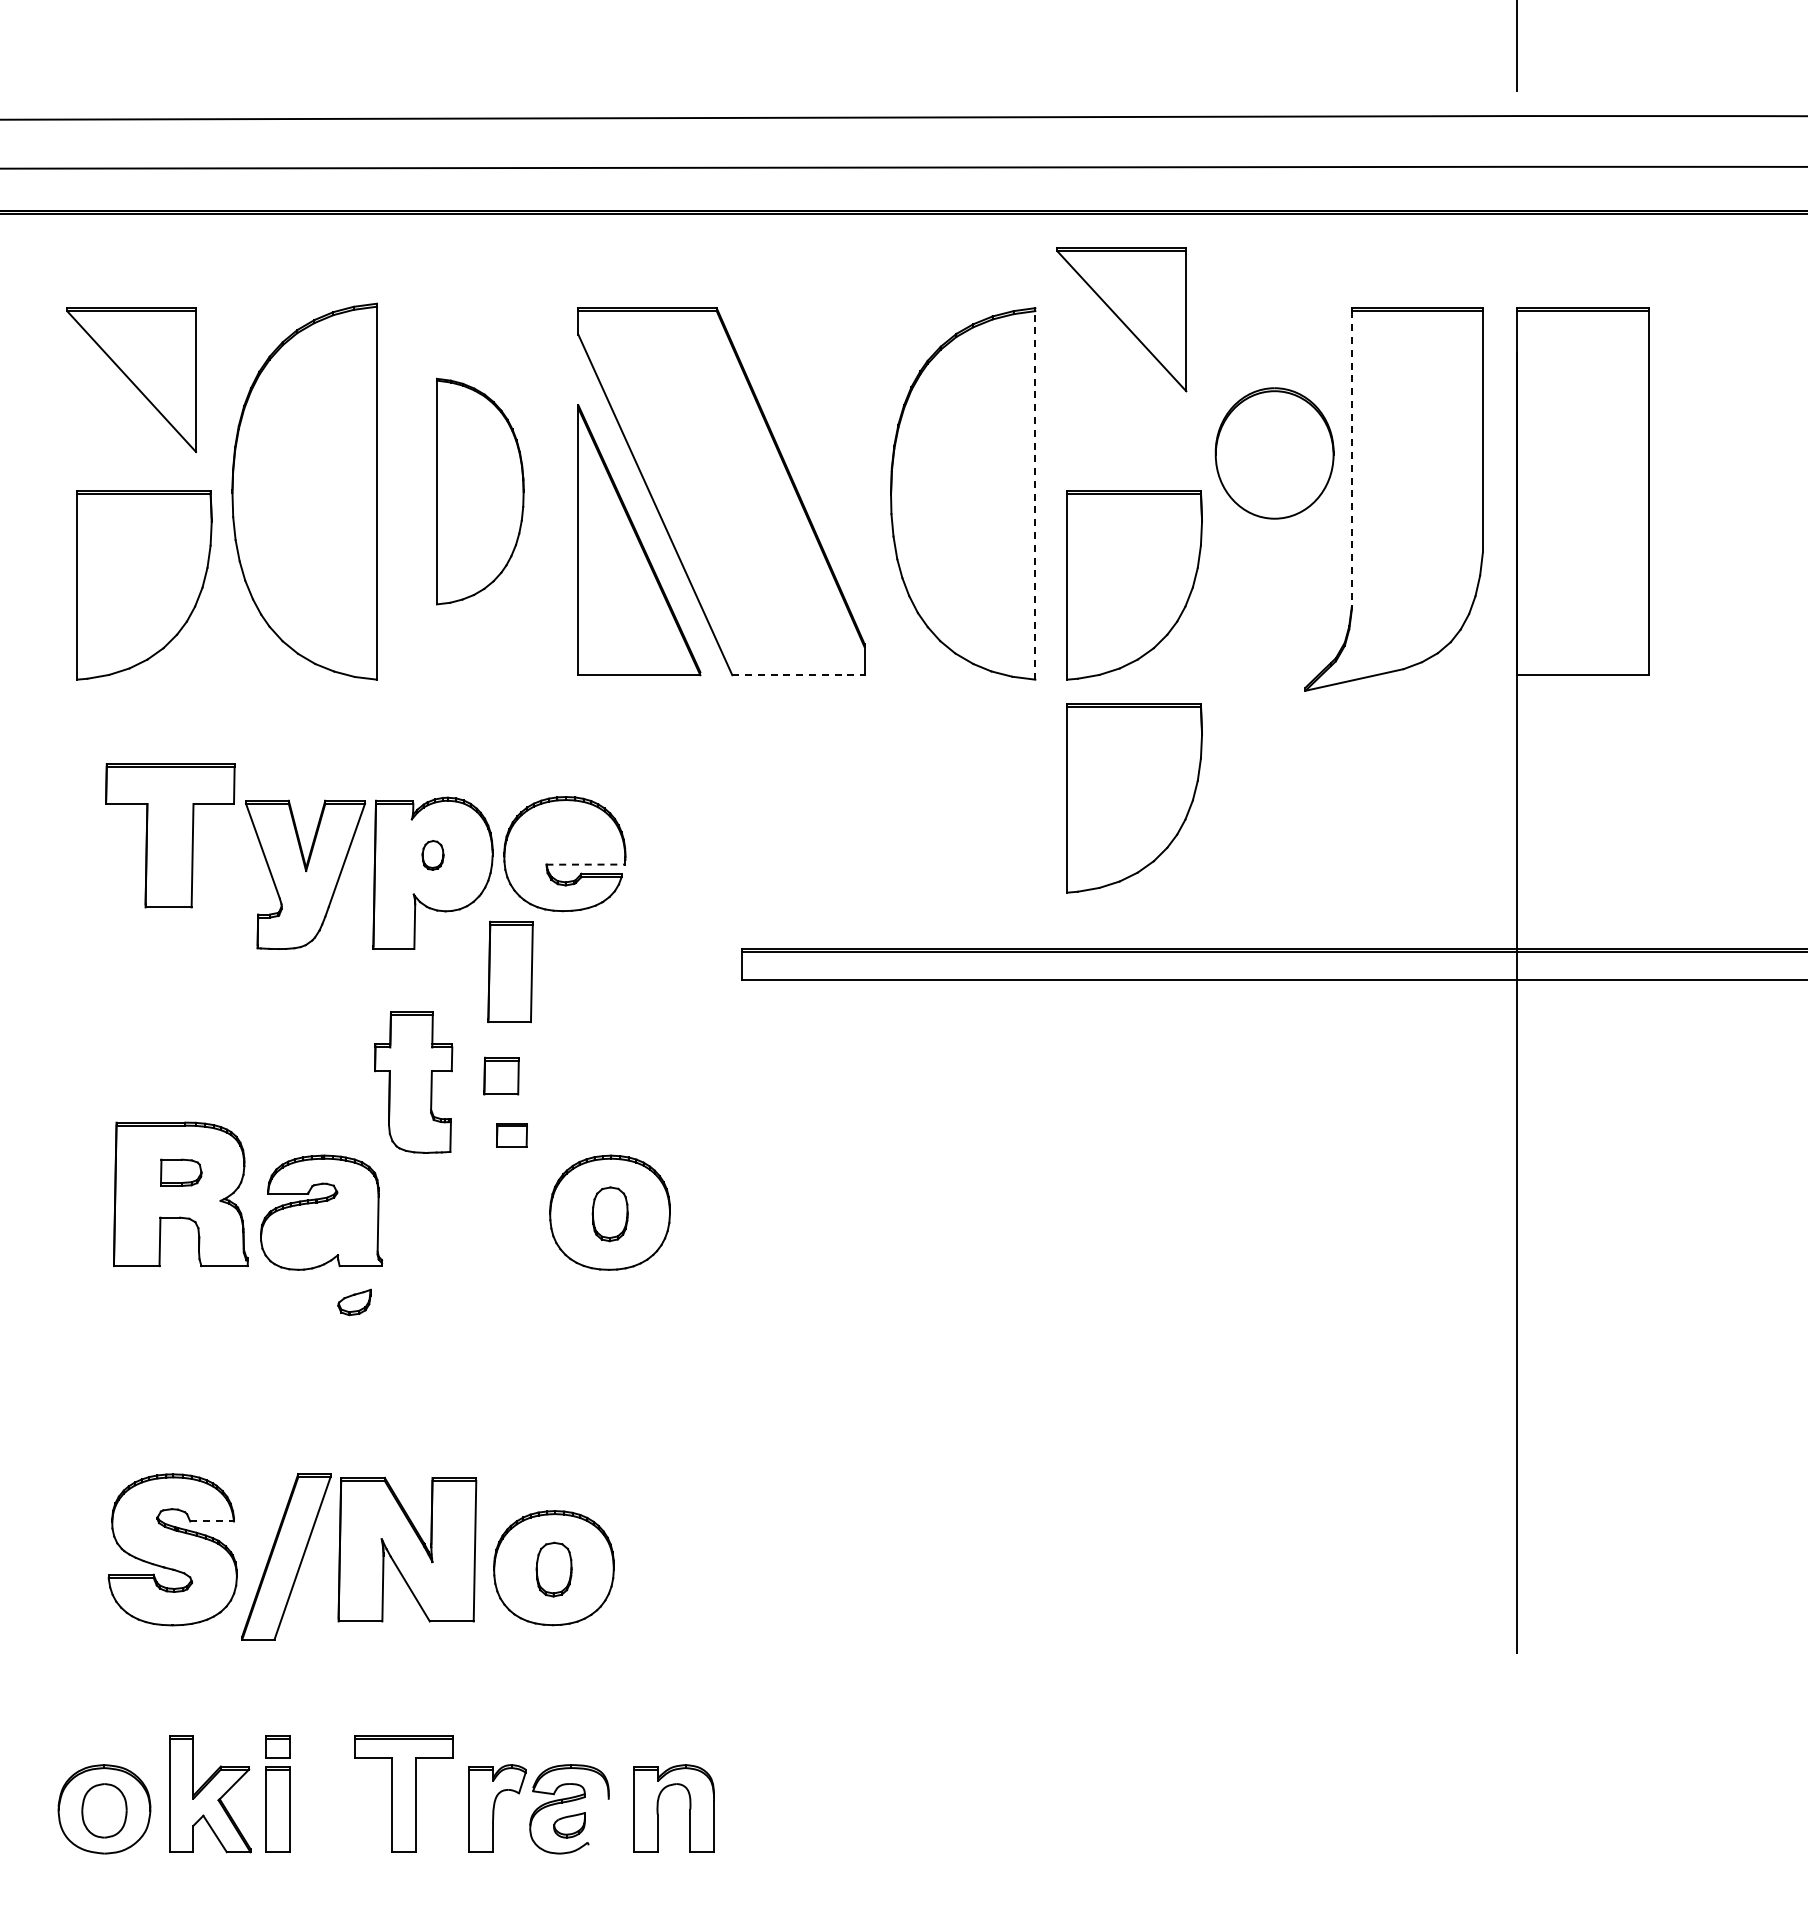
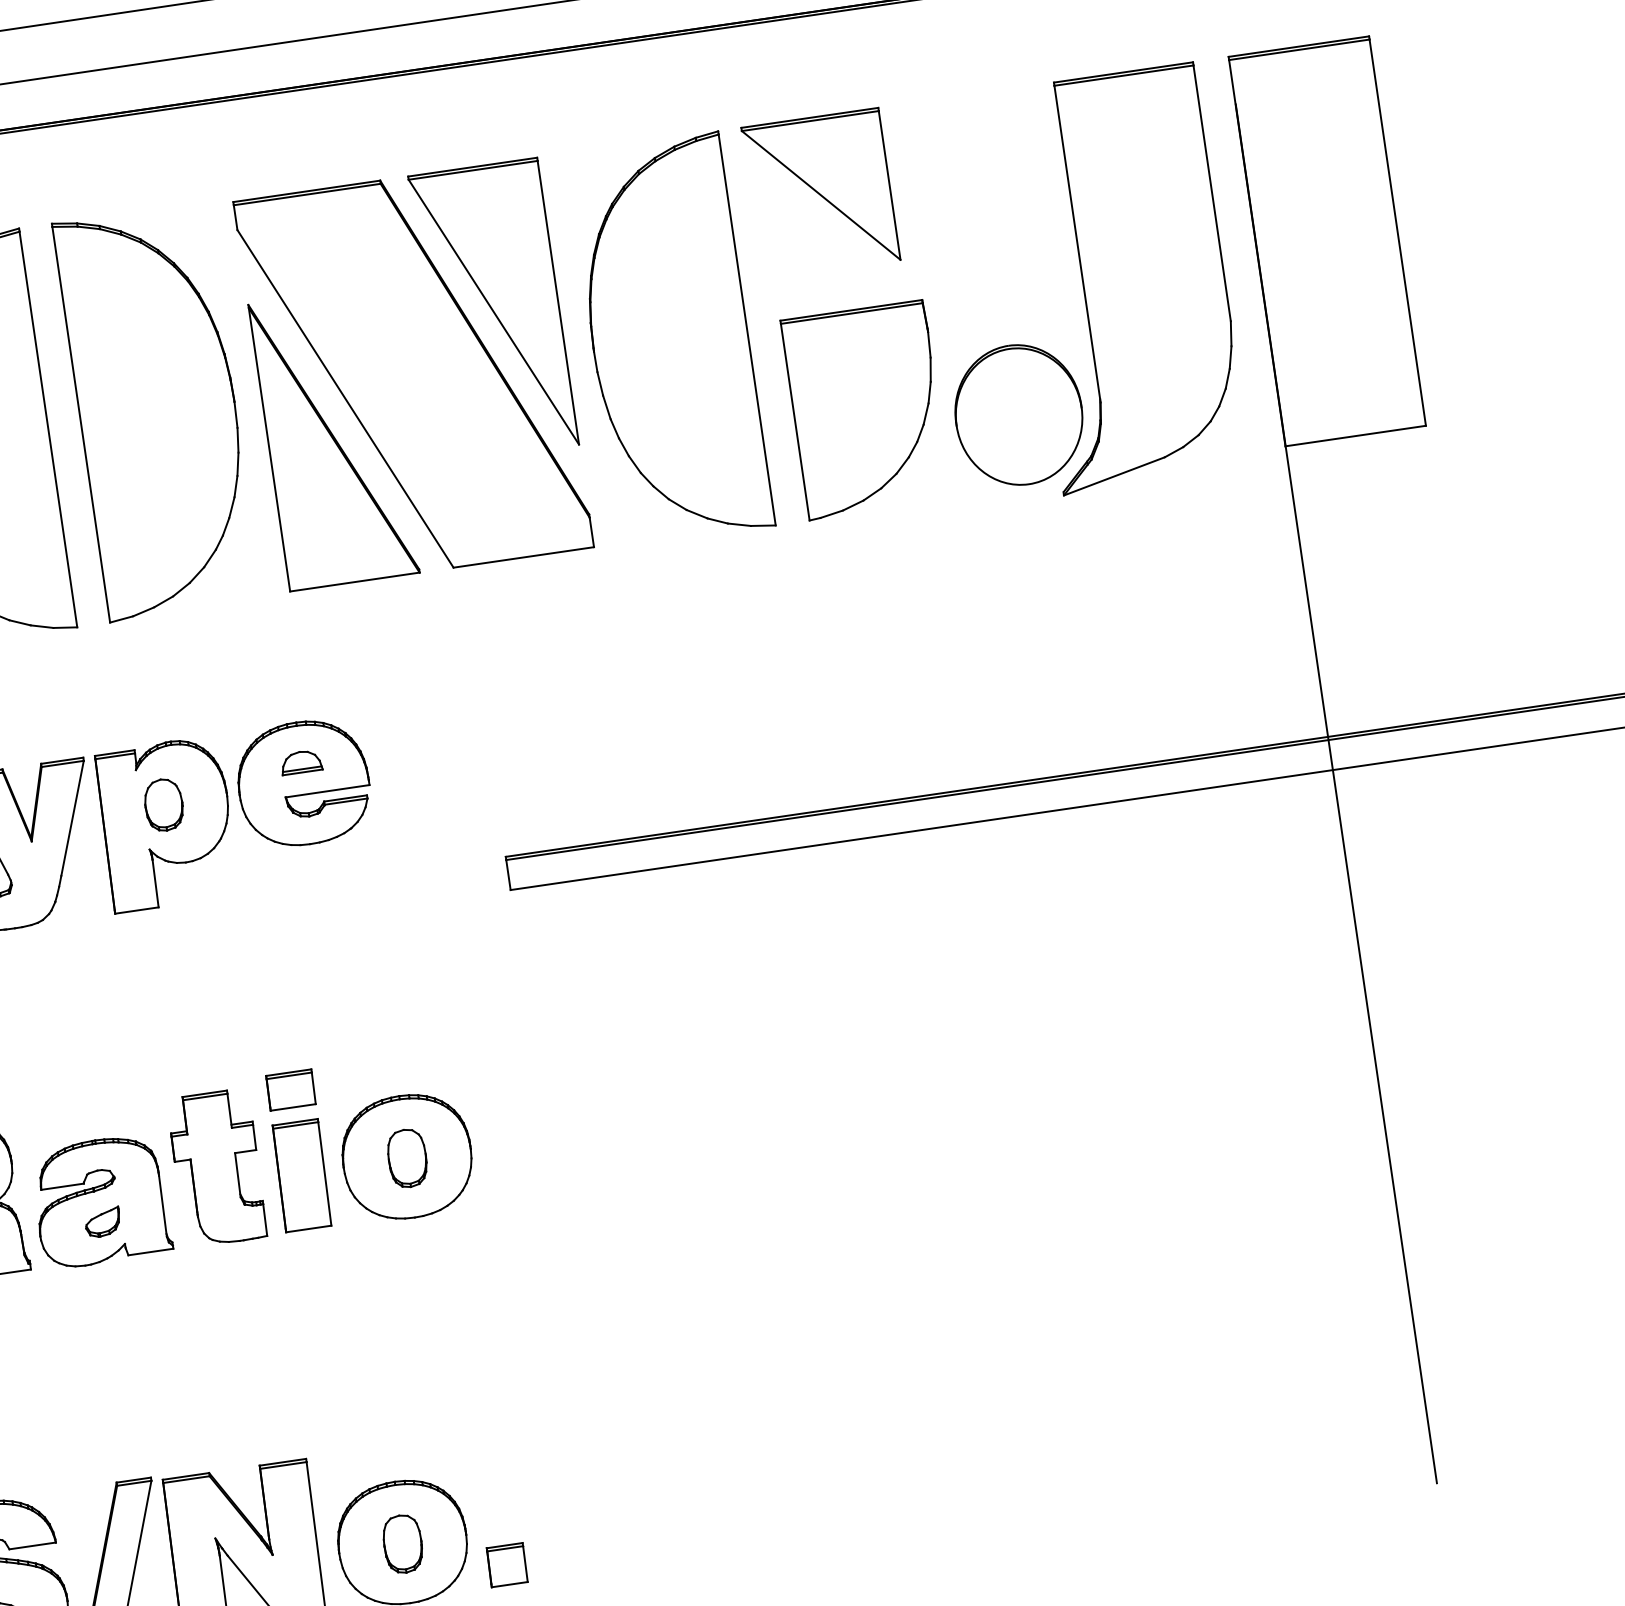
part: (1121, 319) -> (820, 193), moved
part: (803, 443) -> (493, 310), added
part: (1274, 453) -> (1018, 415), moved
line: (1351, 461) -> (1077, 245), dashed -> solid
part: (480, 491) -> (157, 411), size x1.67
line: (1035, 494) -> (747, 329), dashed -> solid
line: (799, 675) -> (524, 557), dashed -> solid
part: (1134, 798) -> (899, 636), removed
part: (565, 833) -> (301, 761), added
part: (432, 855) -> (163, 805), size x1.67
line: (585, 864) -> (327, 791), dashed -> solid
part: (510, 971) -> (301, 1175), moved
part: (501, 1075) -> (507, 1564), moved
part: (413, 1082) -> (217, 1167), moved
part: (511, 1135) -> (290, 1090), size x1.43
part: (354, 1302) -> (102, 1222), moved
line: (212, 1521) -> (33, 1545), dashed -> solid

